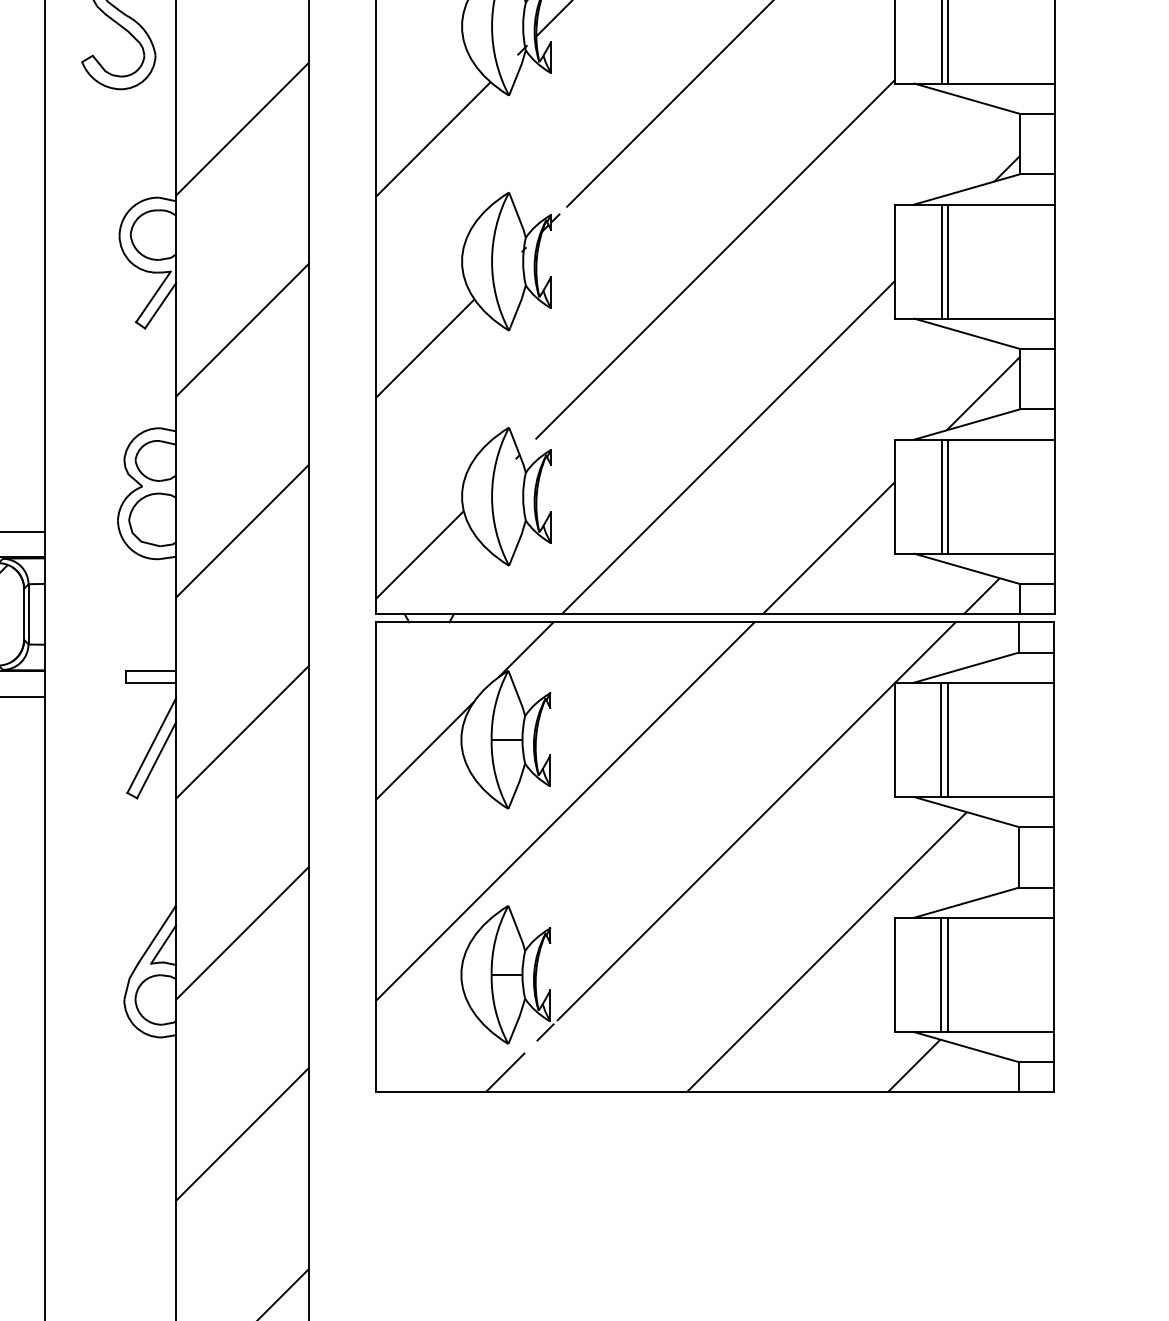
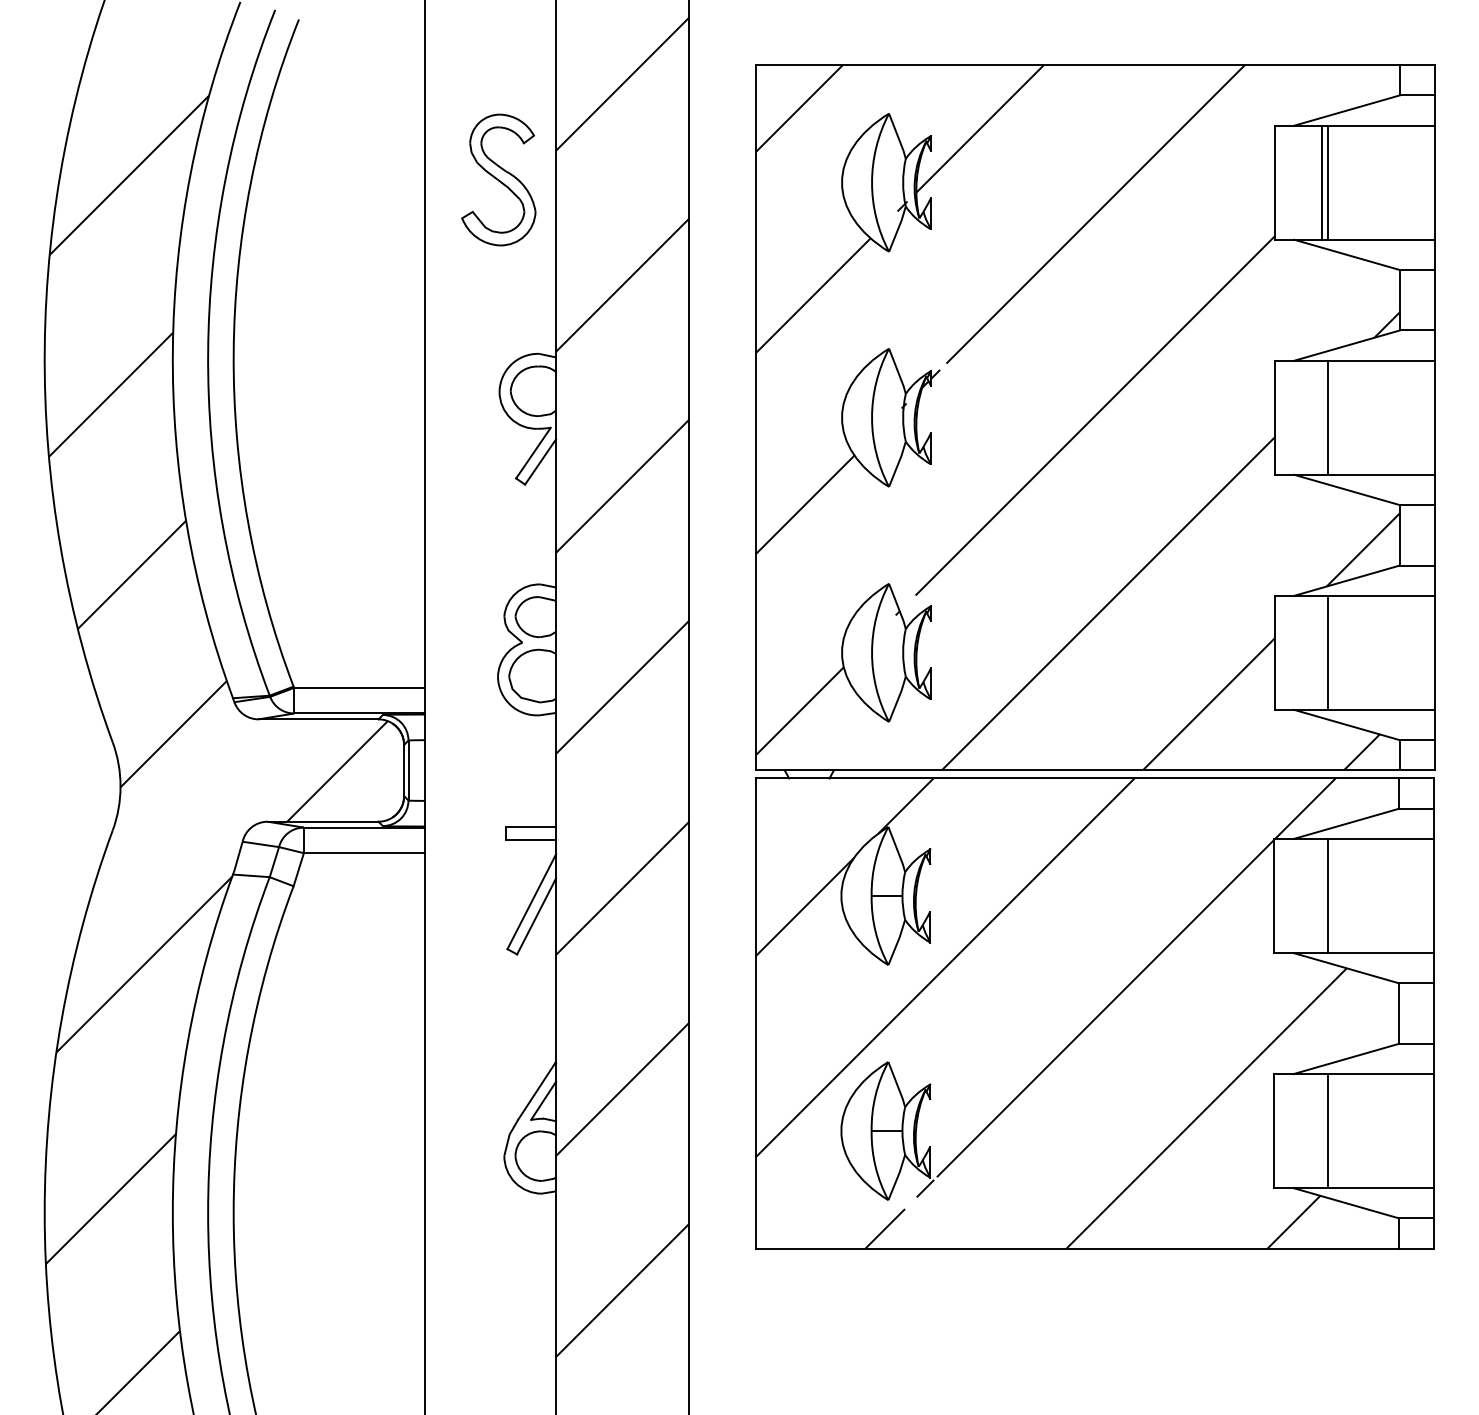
line: (942, 261) -> (1322, 417), removed
line: (942, 496) -> (1322, 652), removed
line: (941, 739) -> (1321, 895), removed
line: (941, 975) -> (1321, 1131), removed

